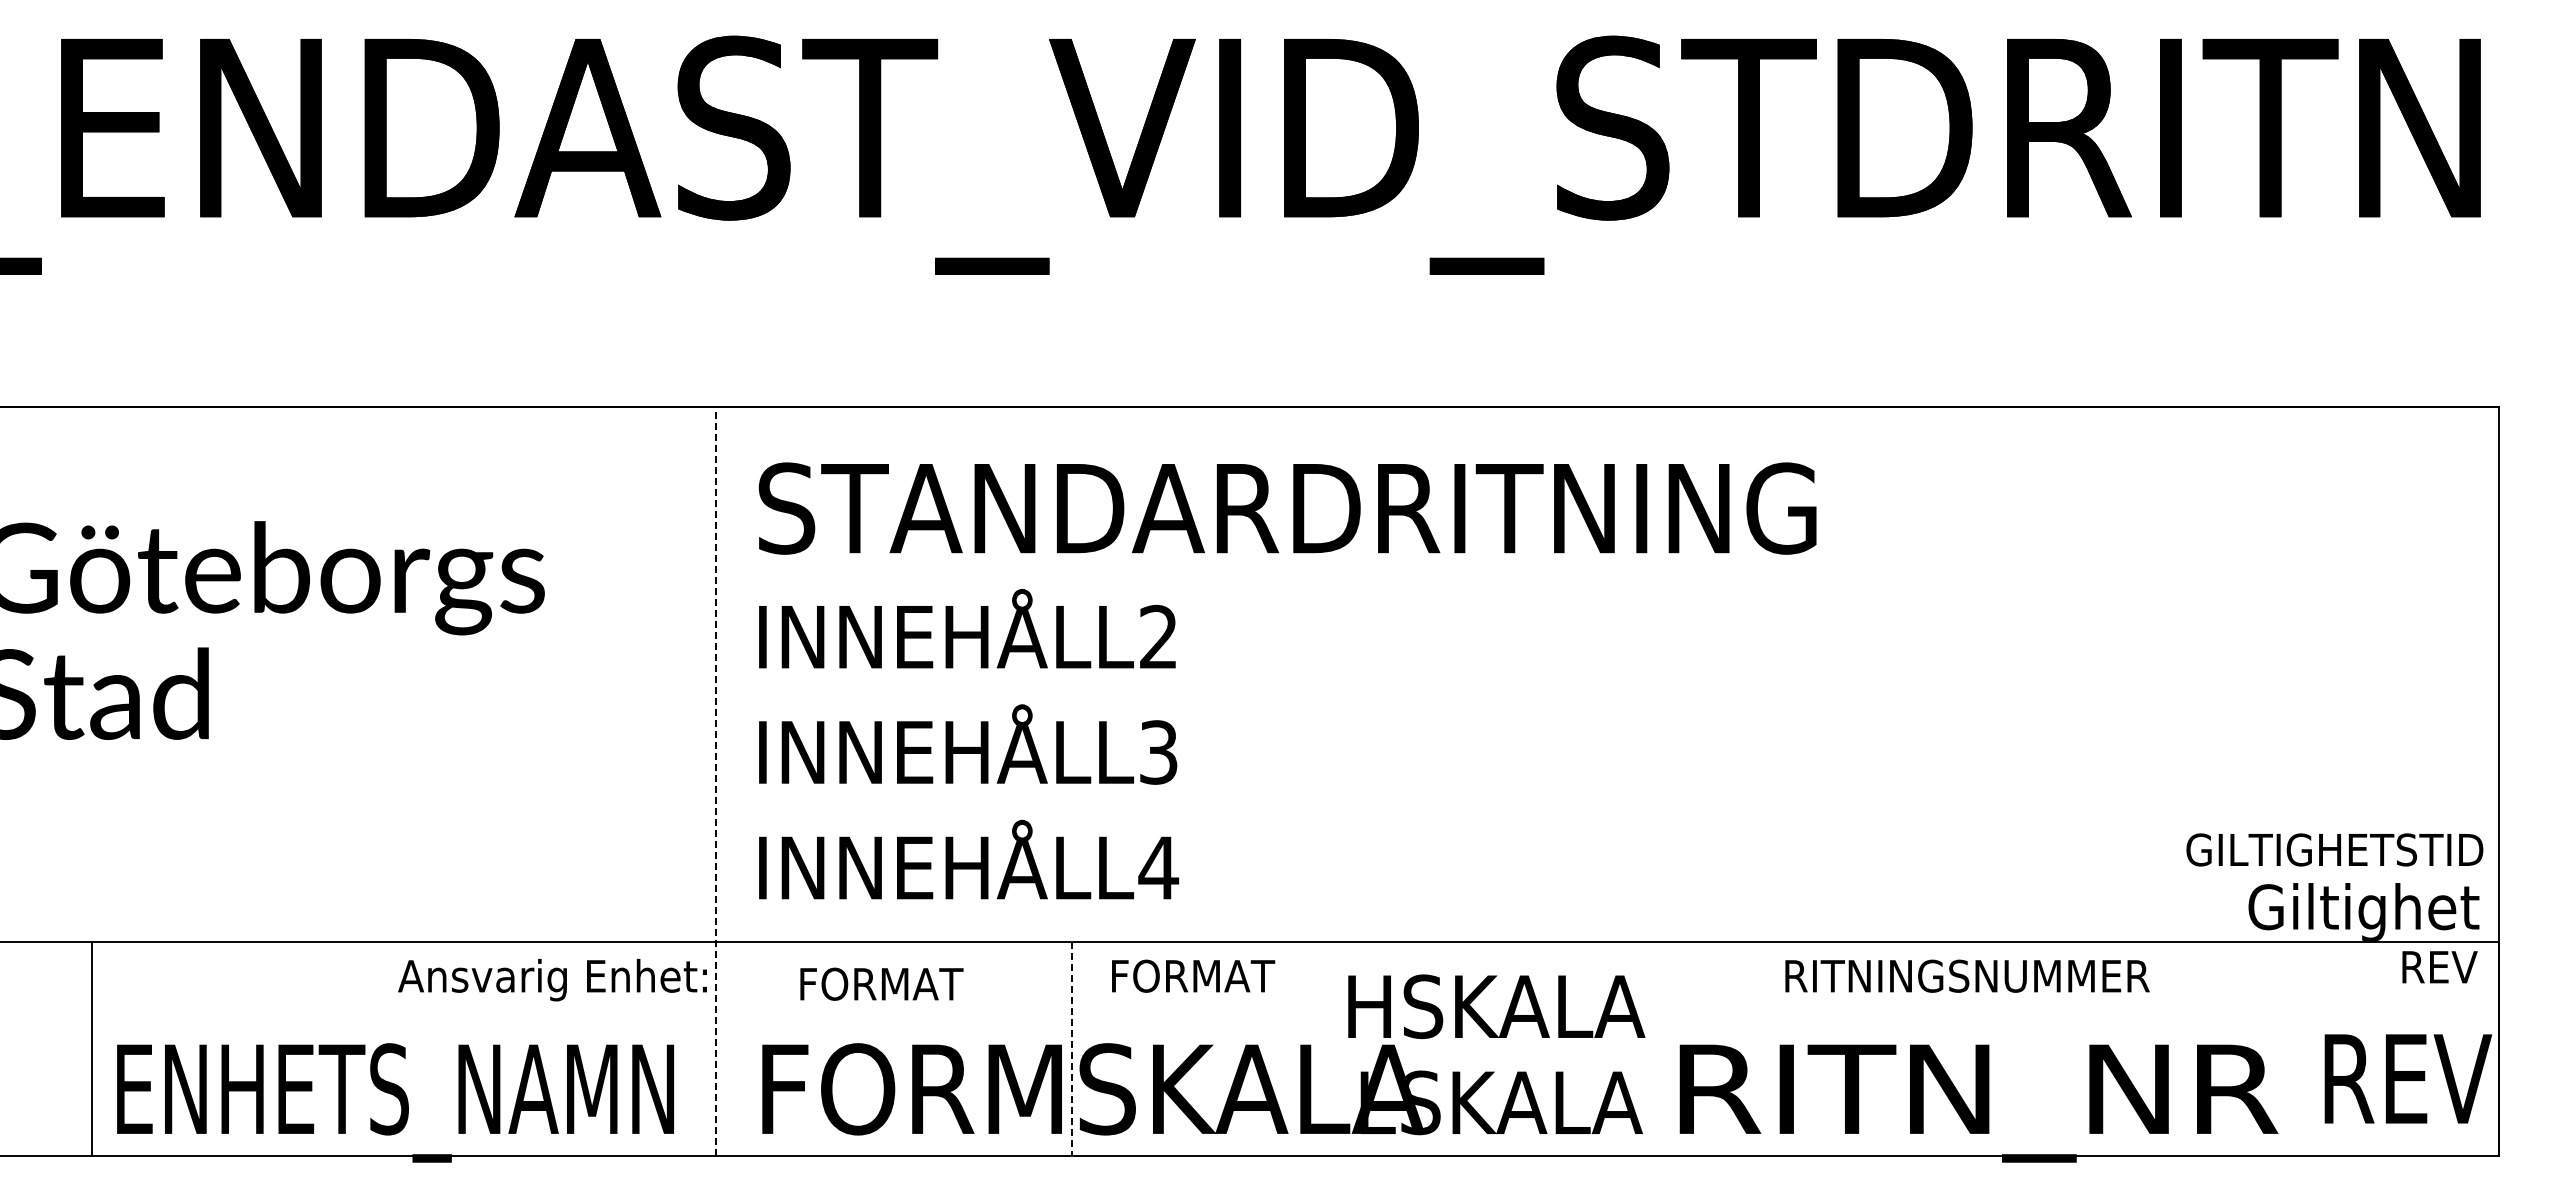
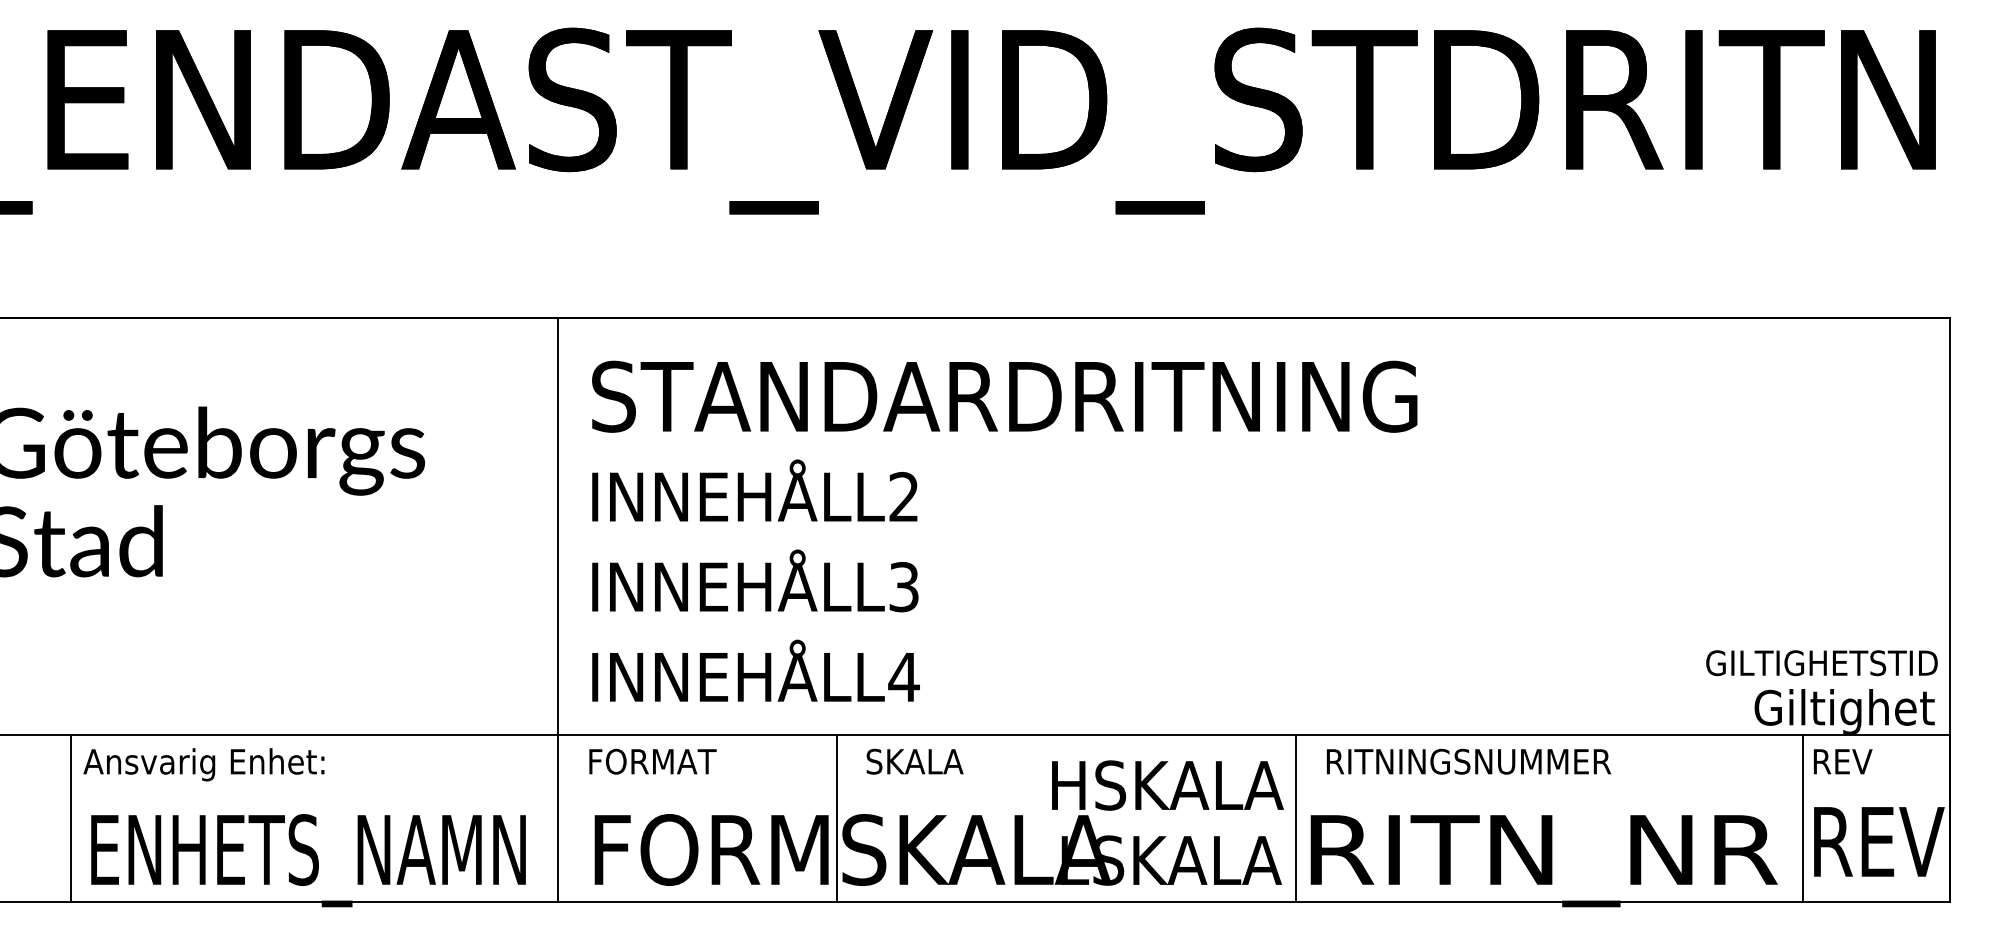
line: (715, 781) -> (558, 609), dashed -> solid
text: (2439, 967) -> (1842, 761), moved
text: (1192, 975) -> (930, 761), FORMAT -> SKALA
text: (1967, 975) -> (1468, 761), moved
text: (552, 980) -> (203, 765), moved
text: (881, 983) -> (652, 761), moved
line: (1072, 1049) -> (836, 818), dashed -> solid
line: (1660, 1049) -> (1295, 818), added
line: (2310, 1049) -> (1802, 818), added

